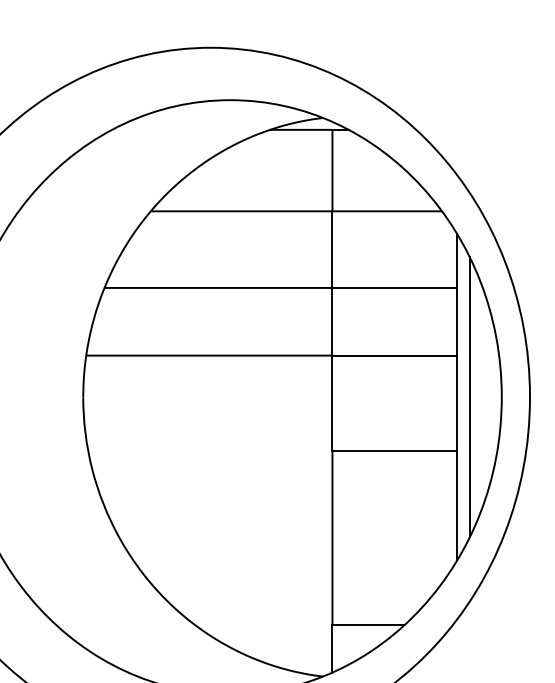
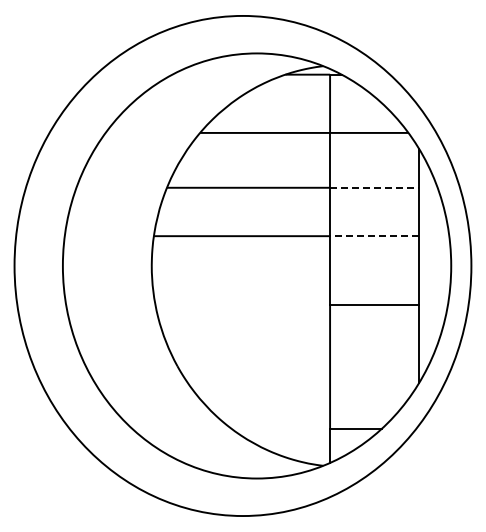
line: (394, 287) -> (374, 187), solid -> dashed
line: (394, 356) -> (374, 236), solid -> dashed
line: (470, 396) -> (428, 265), removed

